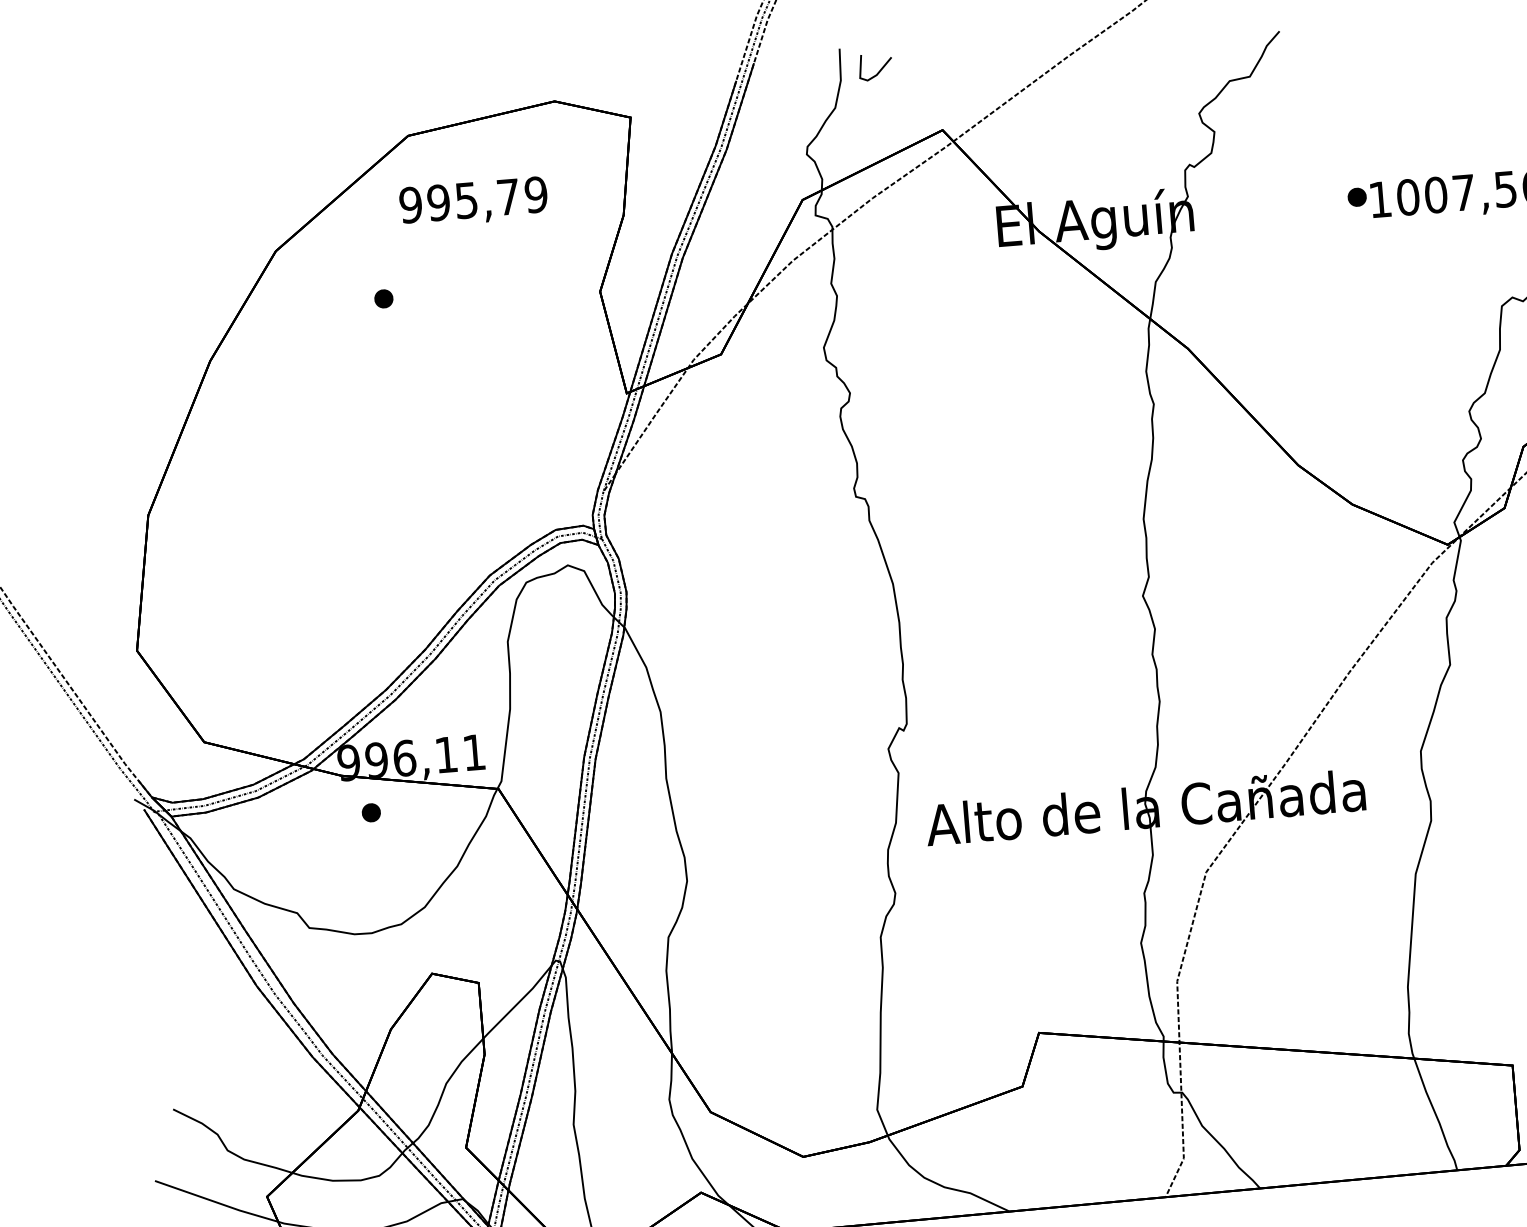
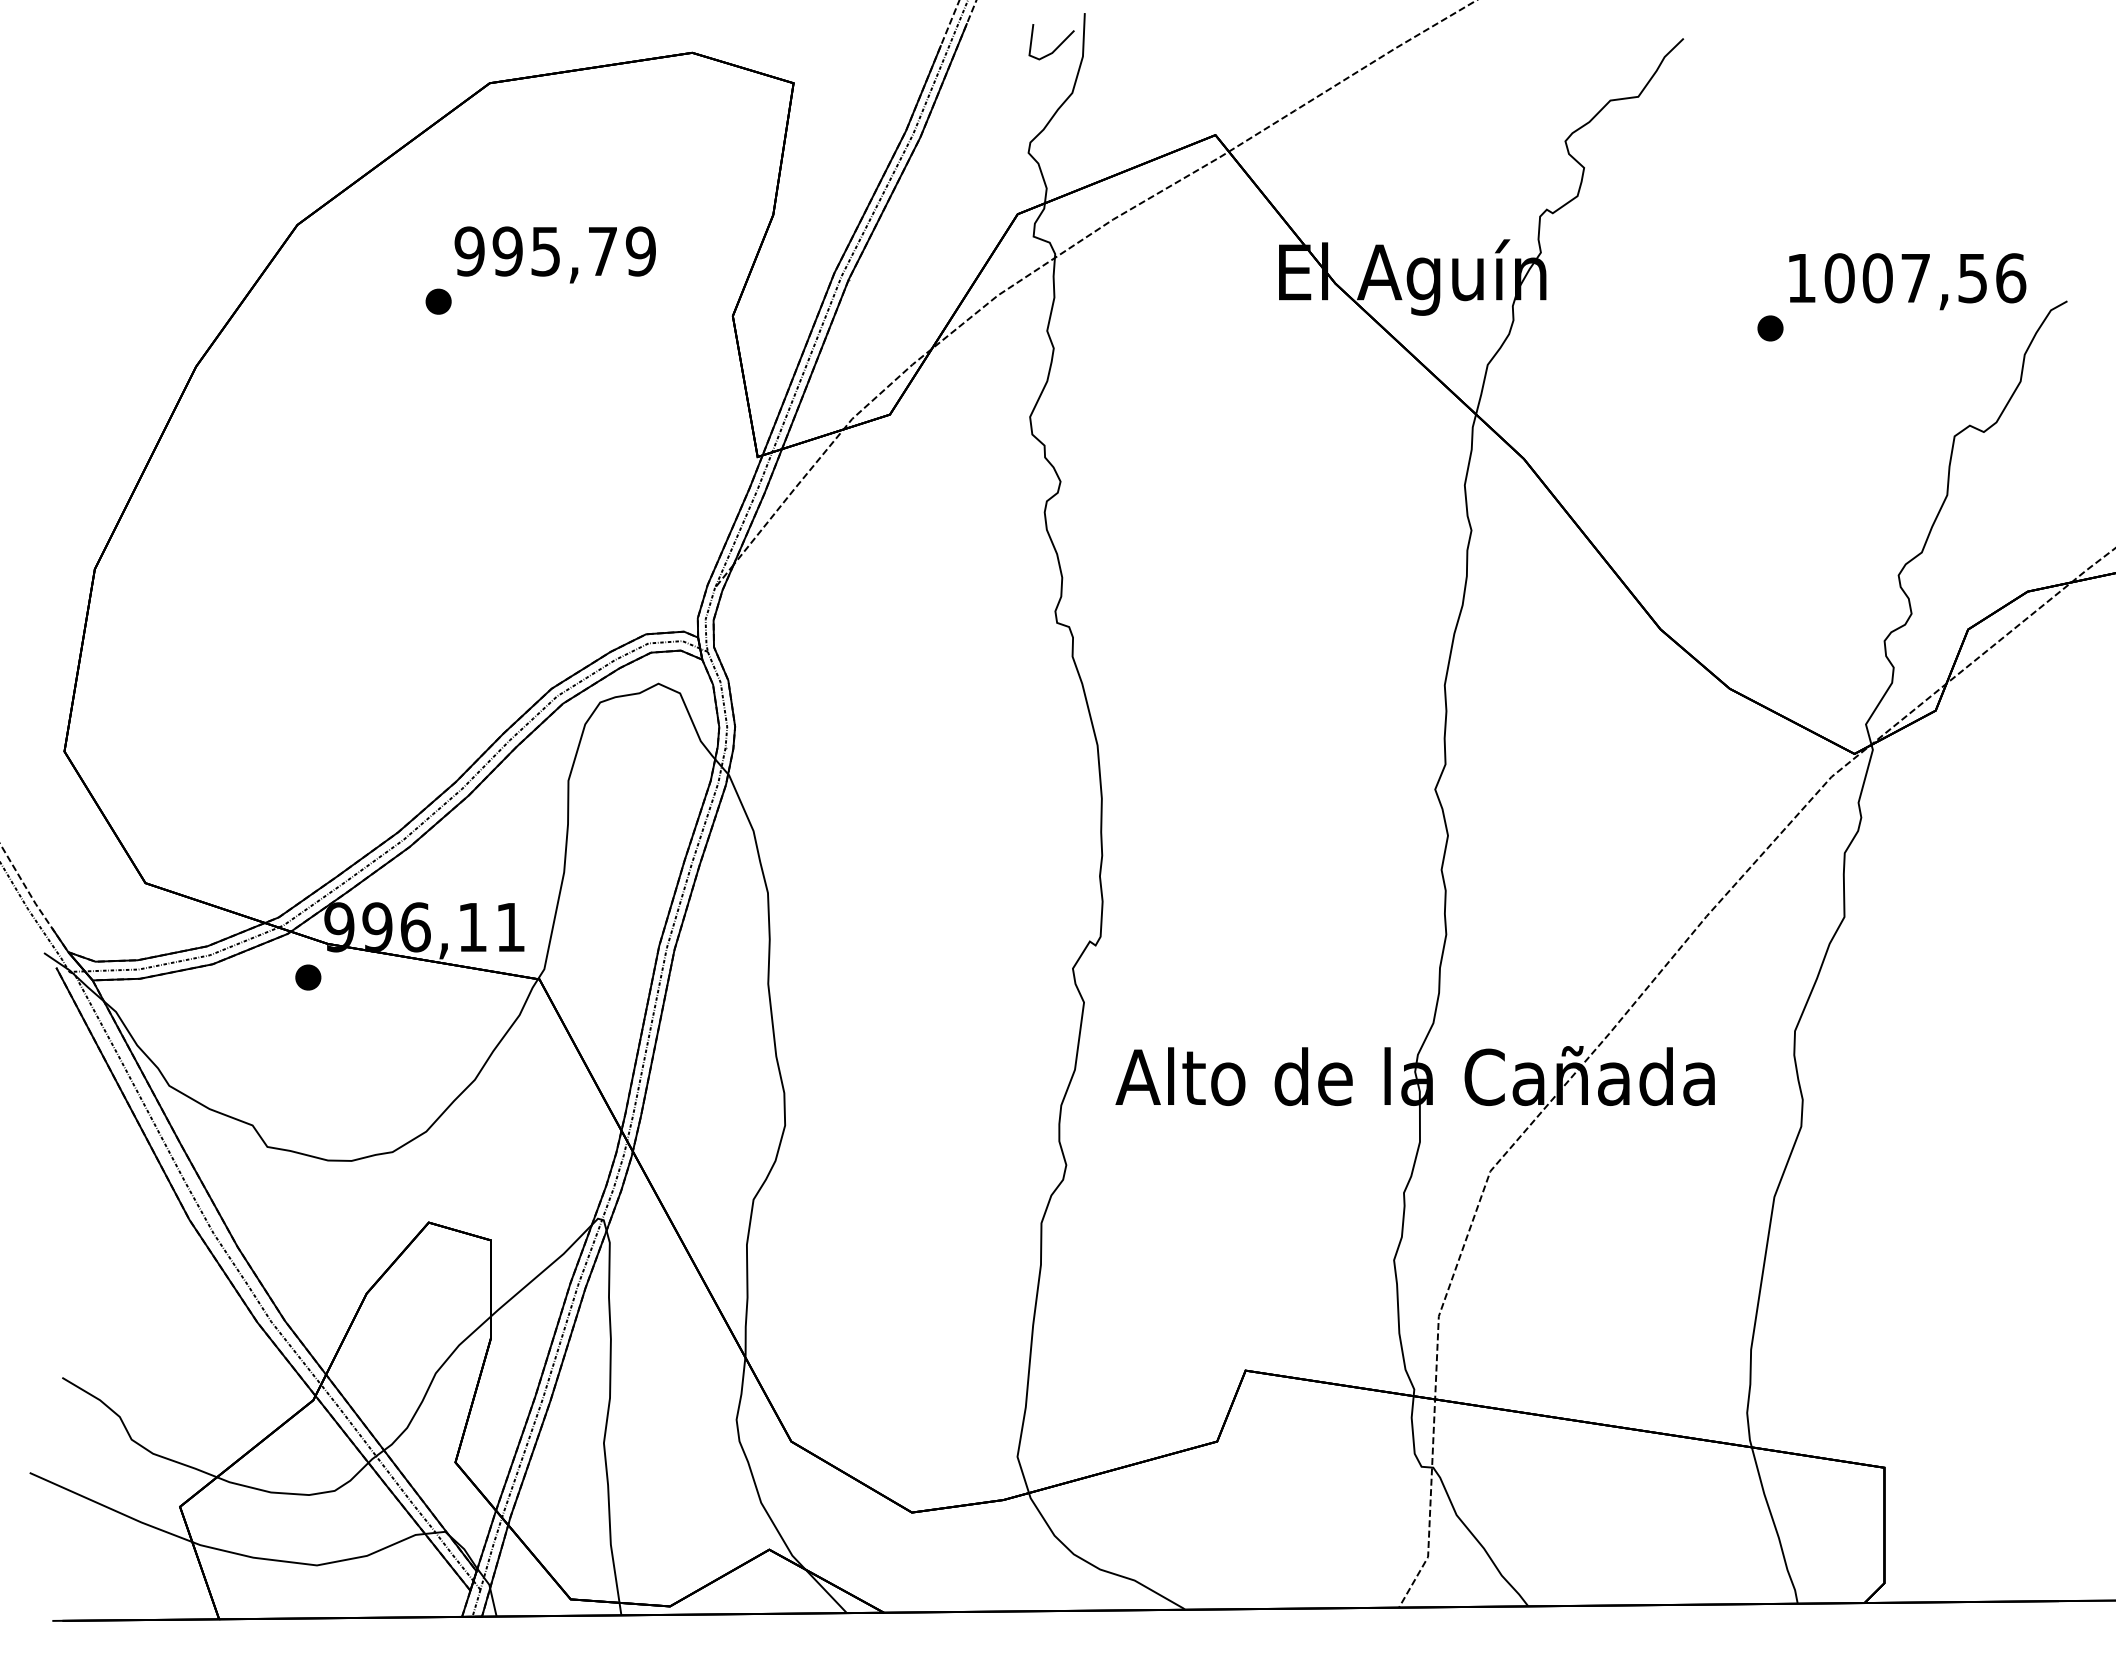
line: (879, 70) -> (1056, 47), moved
part: (1357, 197) -> (1770, 328), moved
text: (473, 202) -> (554, 254), moved
part: (371, 812) -> (308, 977), moved

